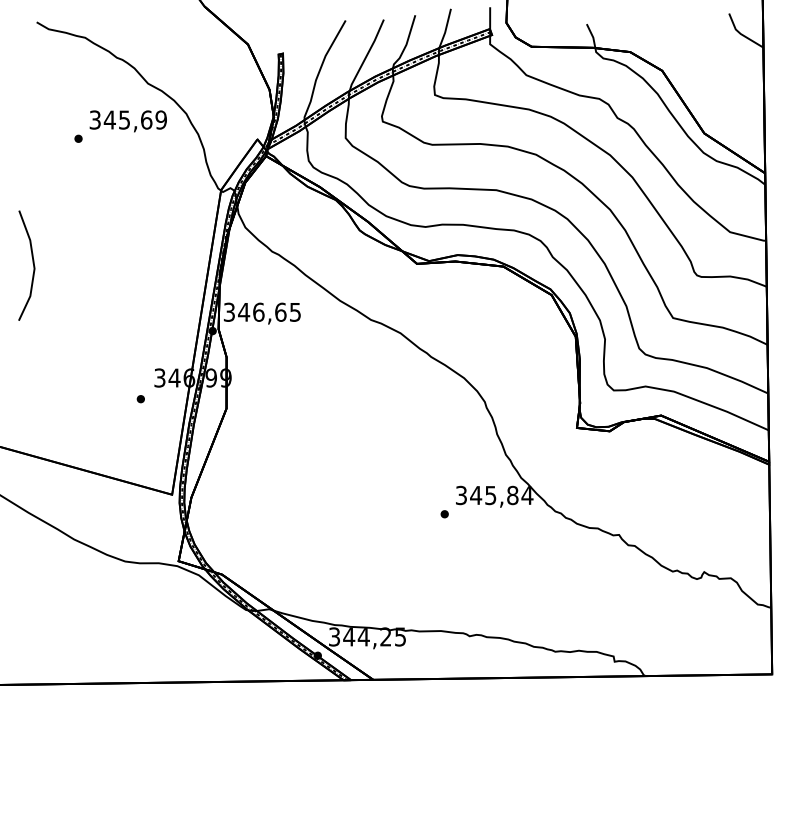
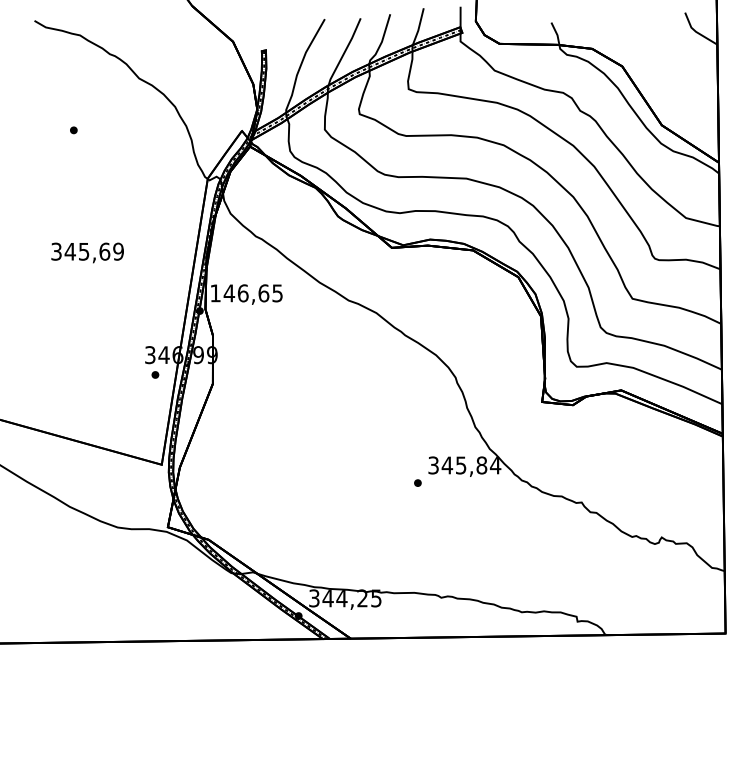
text: (128, 120) -> (87, 252), moved
line: (32, 263) -> (30, 247), removed
text: (229, 312) -> (215, 293), 346,65 -> 146,65
part: (140, 398) -> (155, 374), moved

